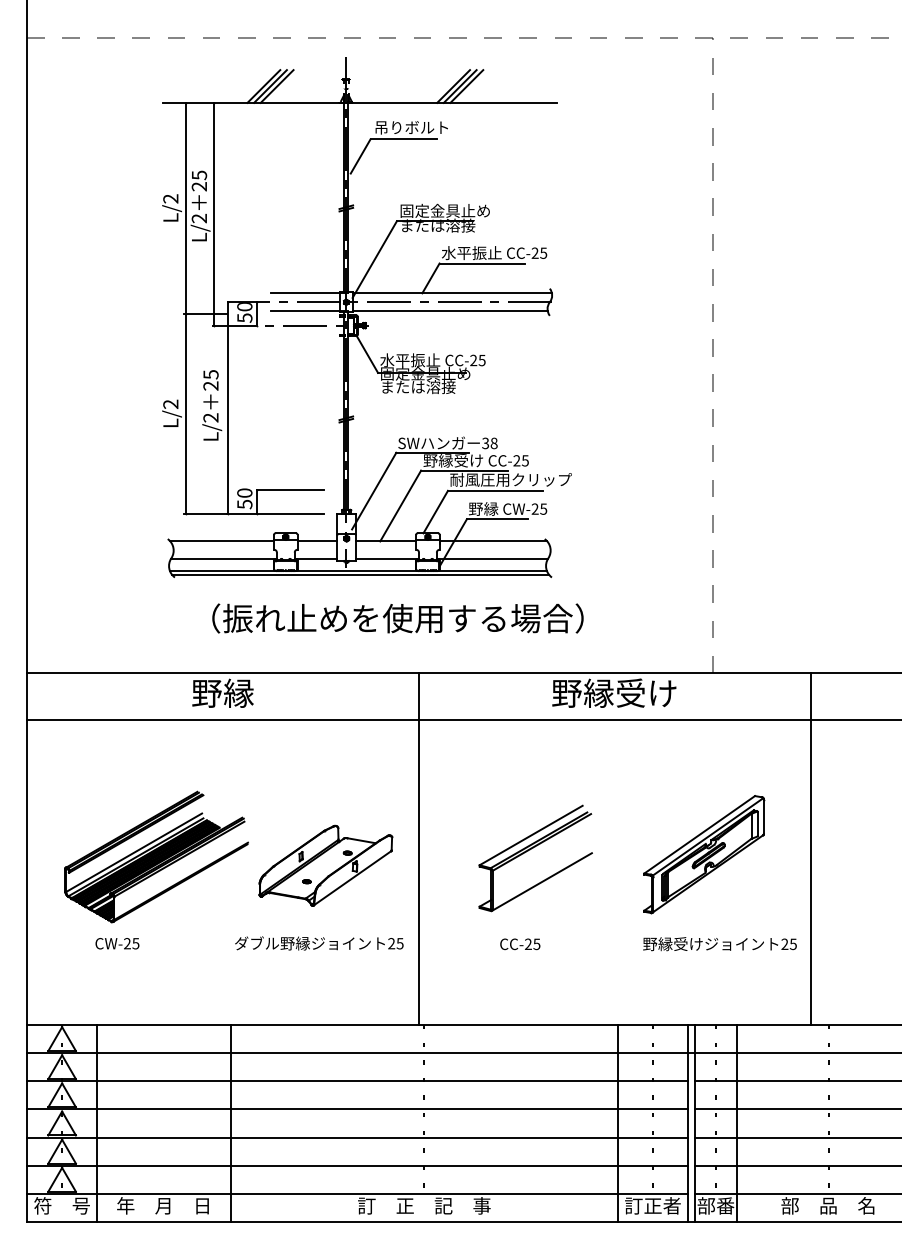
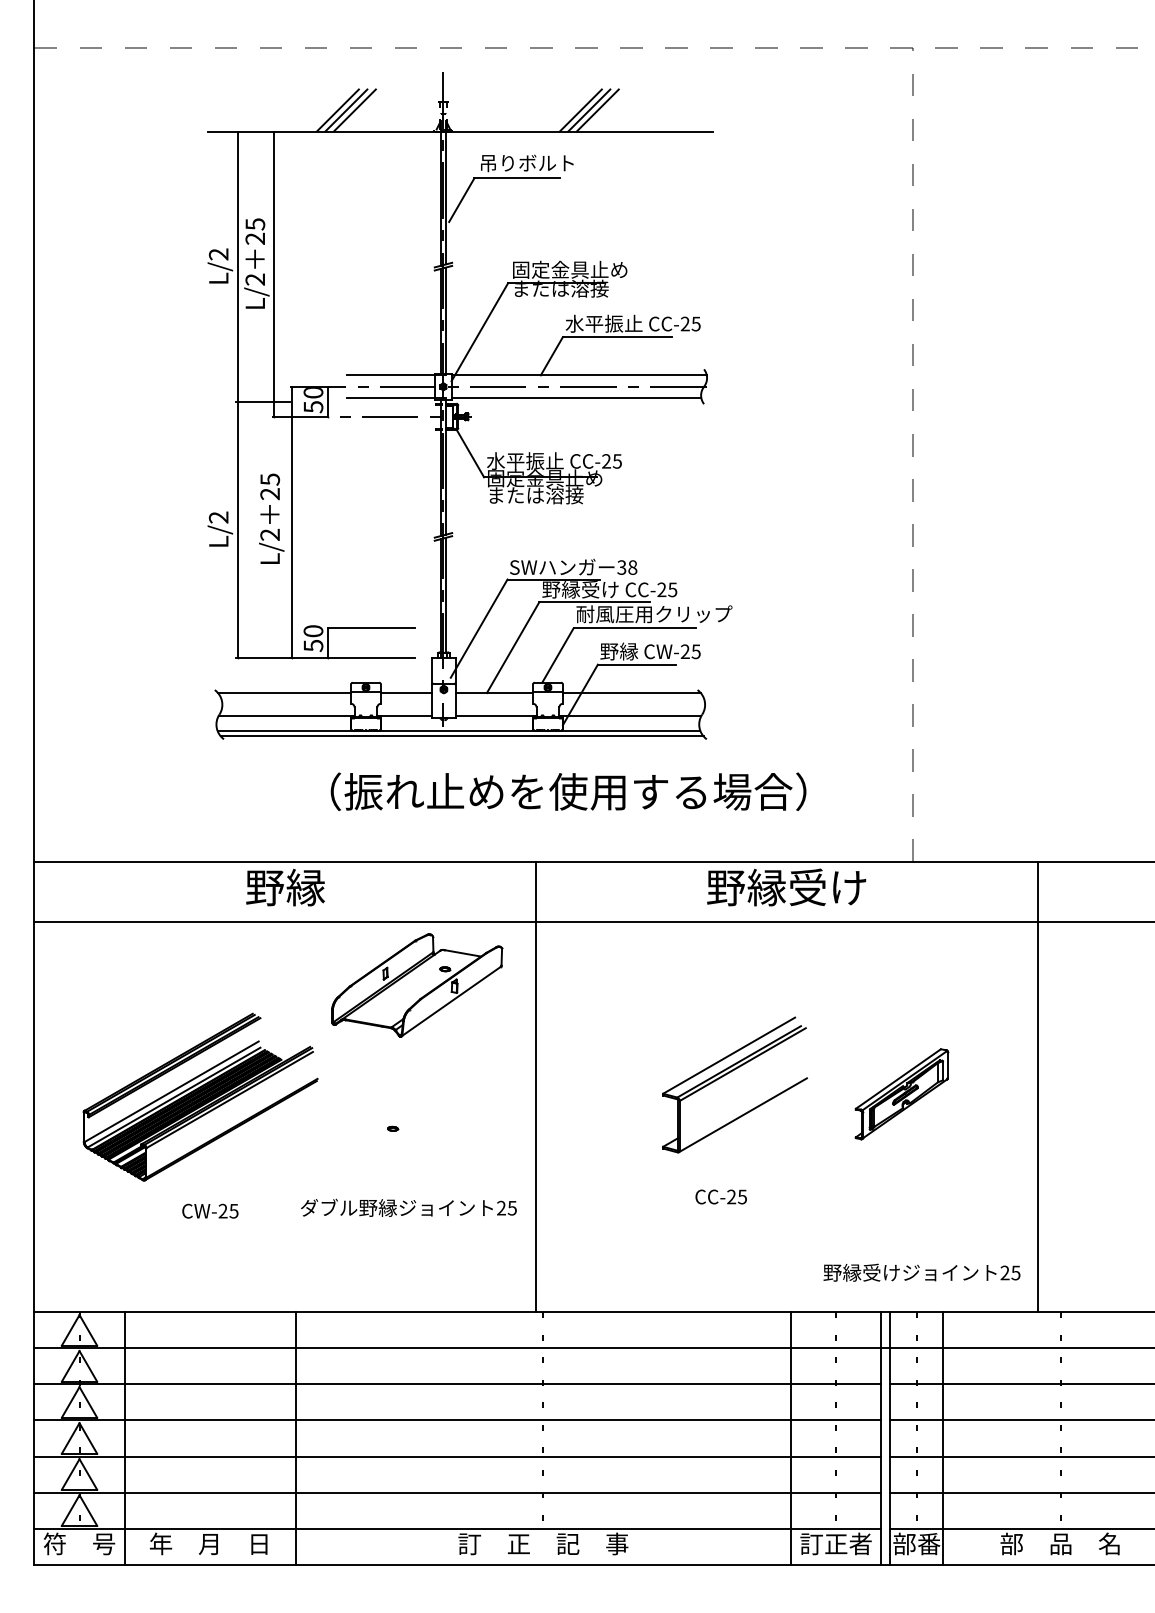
text: (397, 618) -> (568, 791), moved
part: (529, 850) -> (726, 1075), moved
part: (704, 854) -> (901, 1094), size x0.6
part: (326, 865) -> (417, 985), moved
text: (117, 943) -> (210, 1210), moved
text: (519, 943) -> (720, 1196), moved
text: (719, 943) -> (921, 1272), moved

